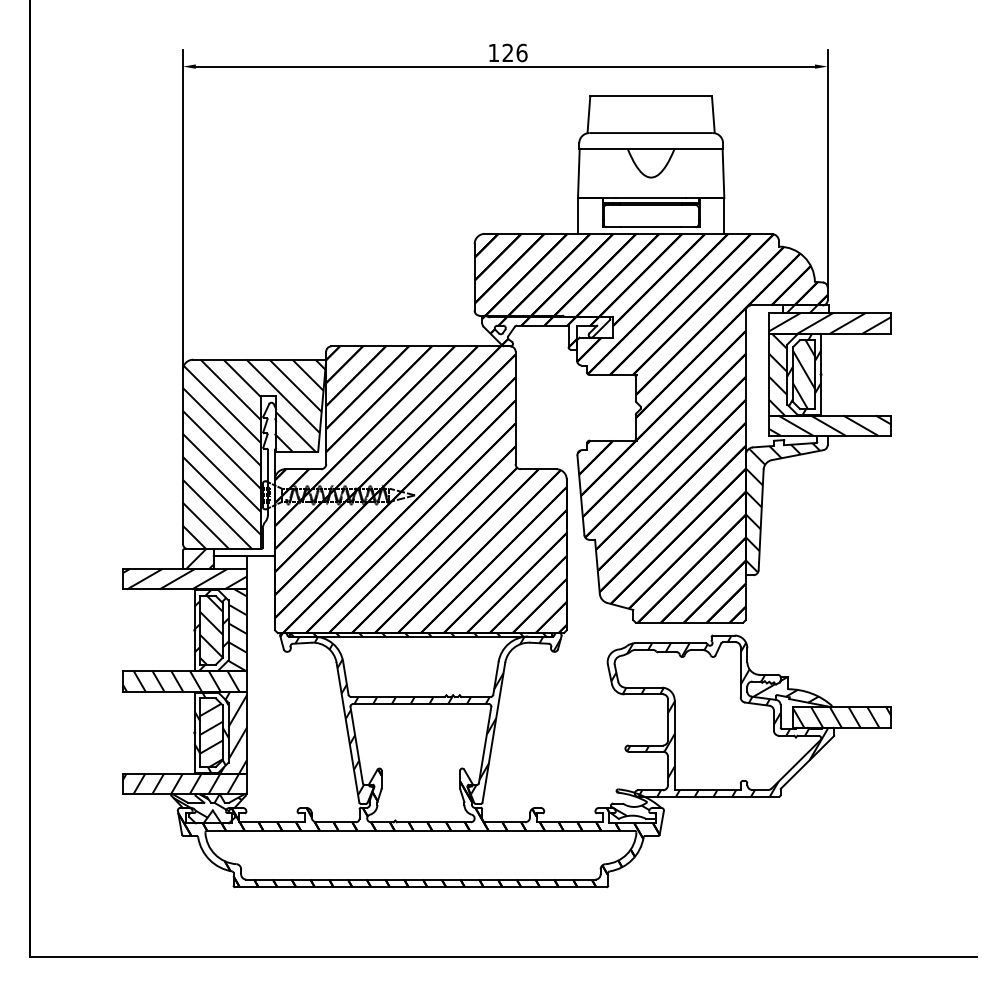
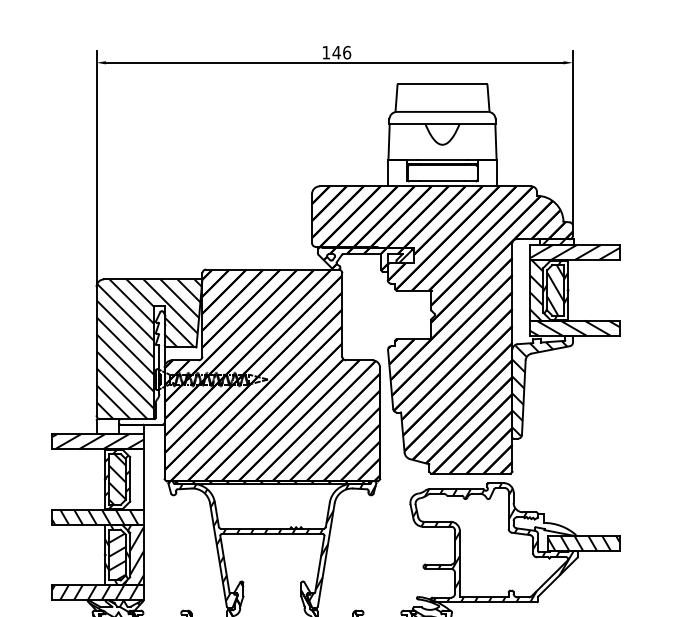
text: (507, 52) -> (336, 52), 126 -> 146
hatch: (199, 559) -> (108, 427), removed
hatch: (224, 630) -> (127, 479), removed
hatch: (785, 689) -> (541, 523), removed

